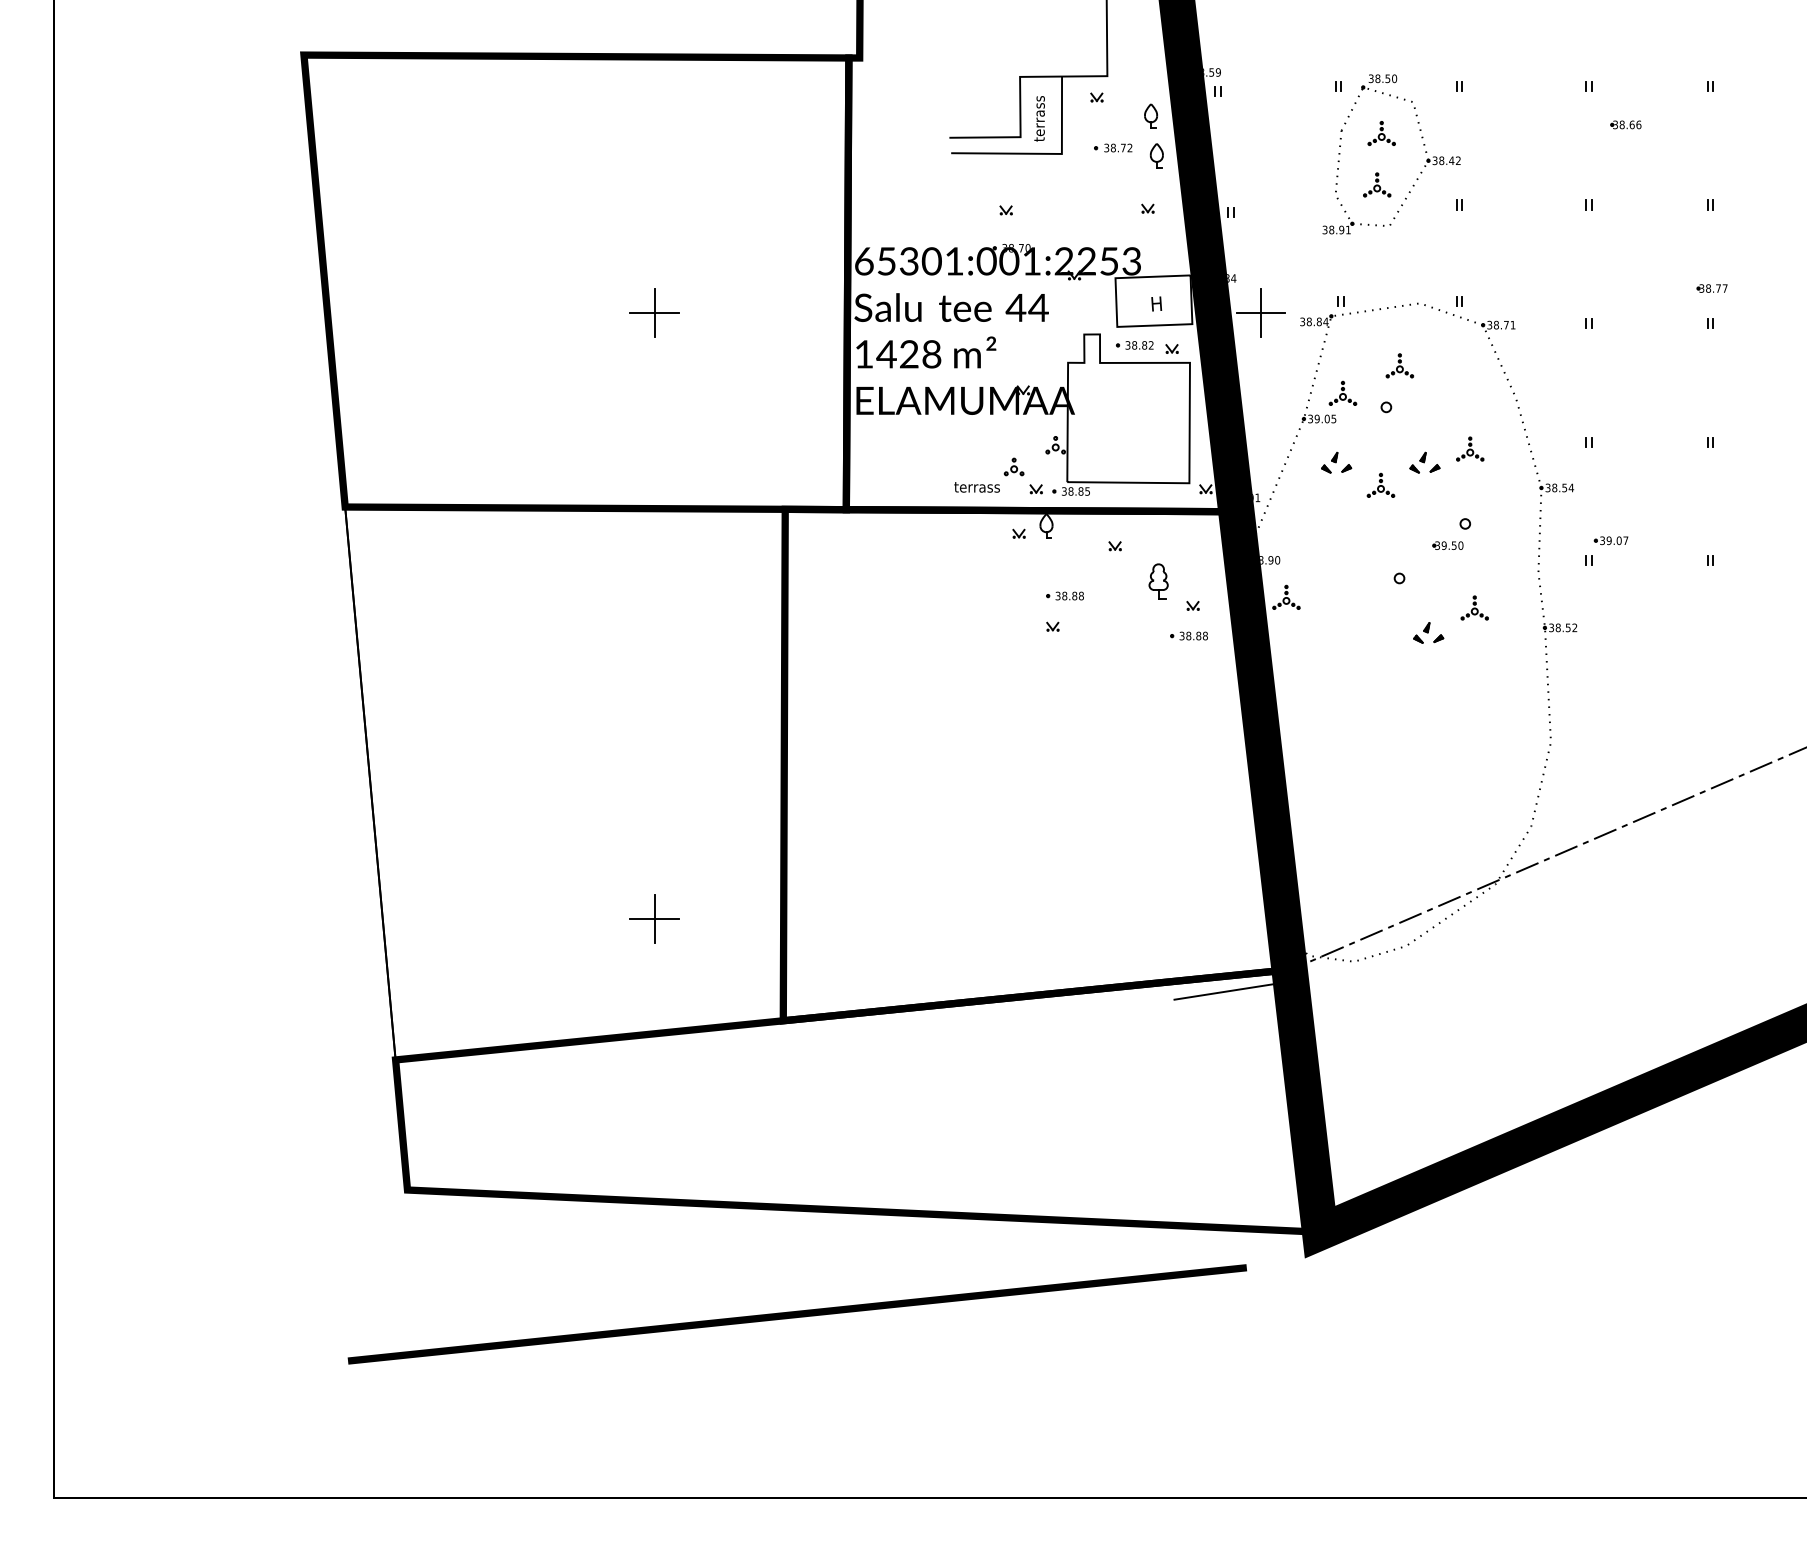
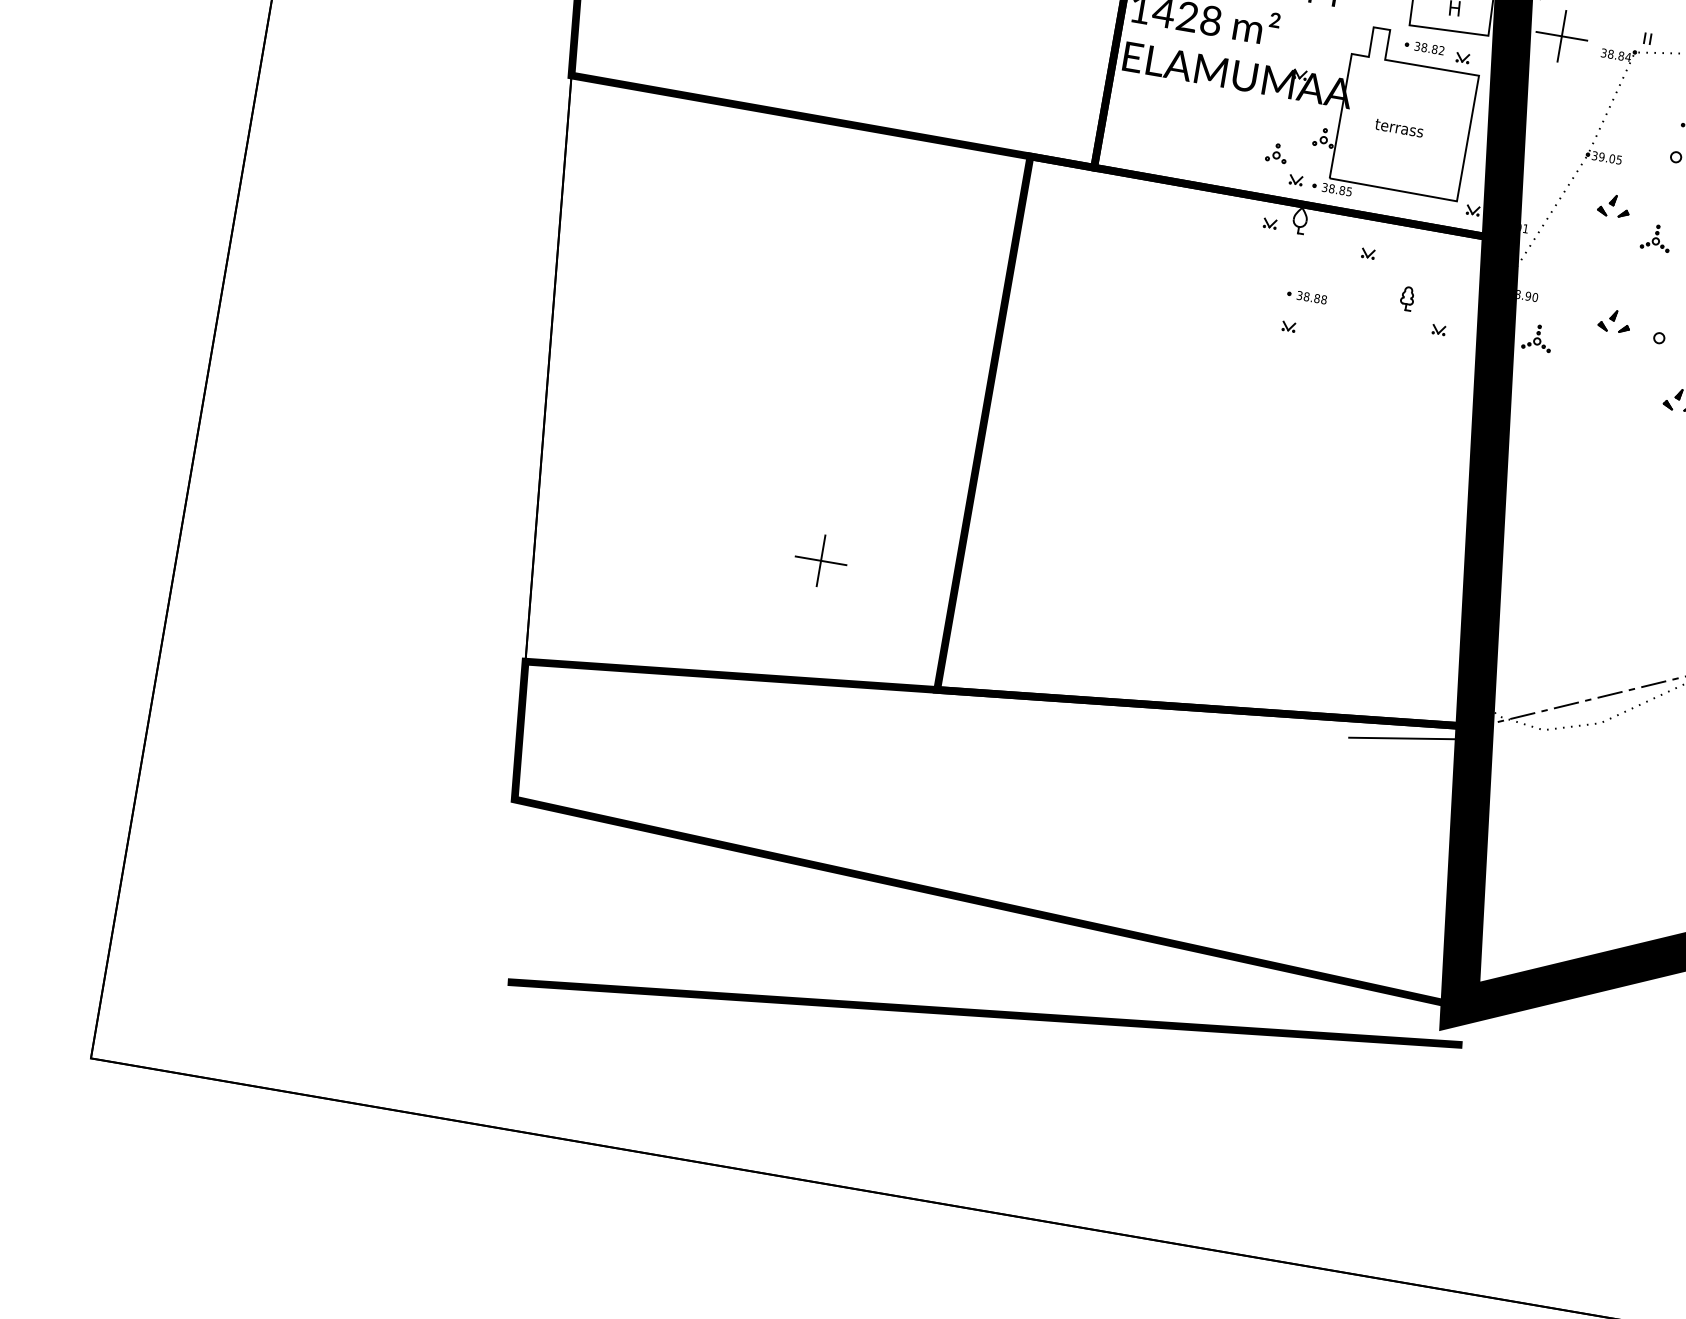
part: (1342, 392) -> (1632, 133), removed
text: (976, 487) -> (1398, 128), moved
part: (1354, 569) -> (1613, 320), added
part: (1158, 581) -> (1407, 298), size x0.62
part: (1188, 635) -> (1428, 360), removed
line: (797, 1314) -> (985, 1013), moved

